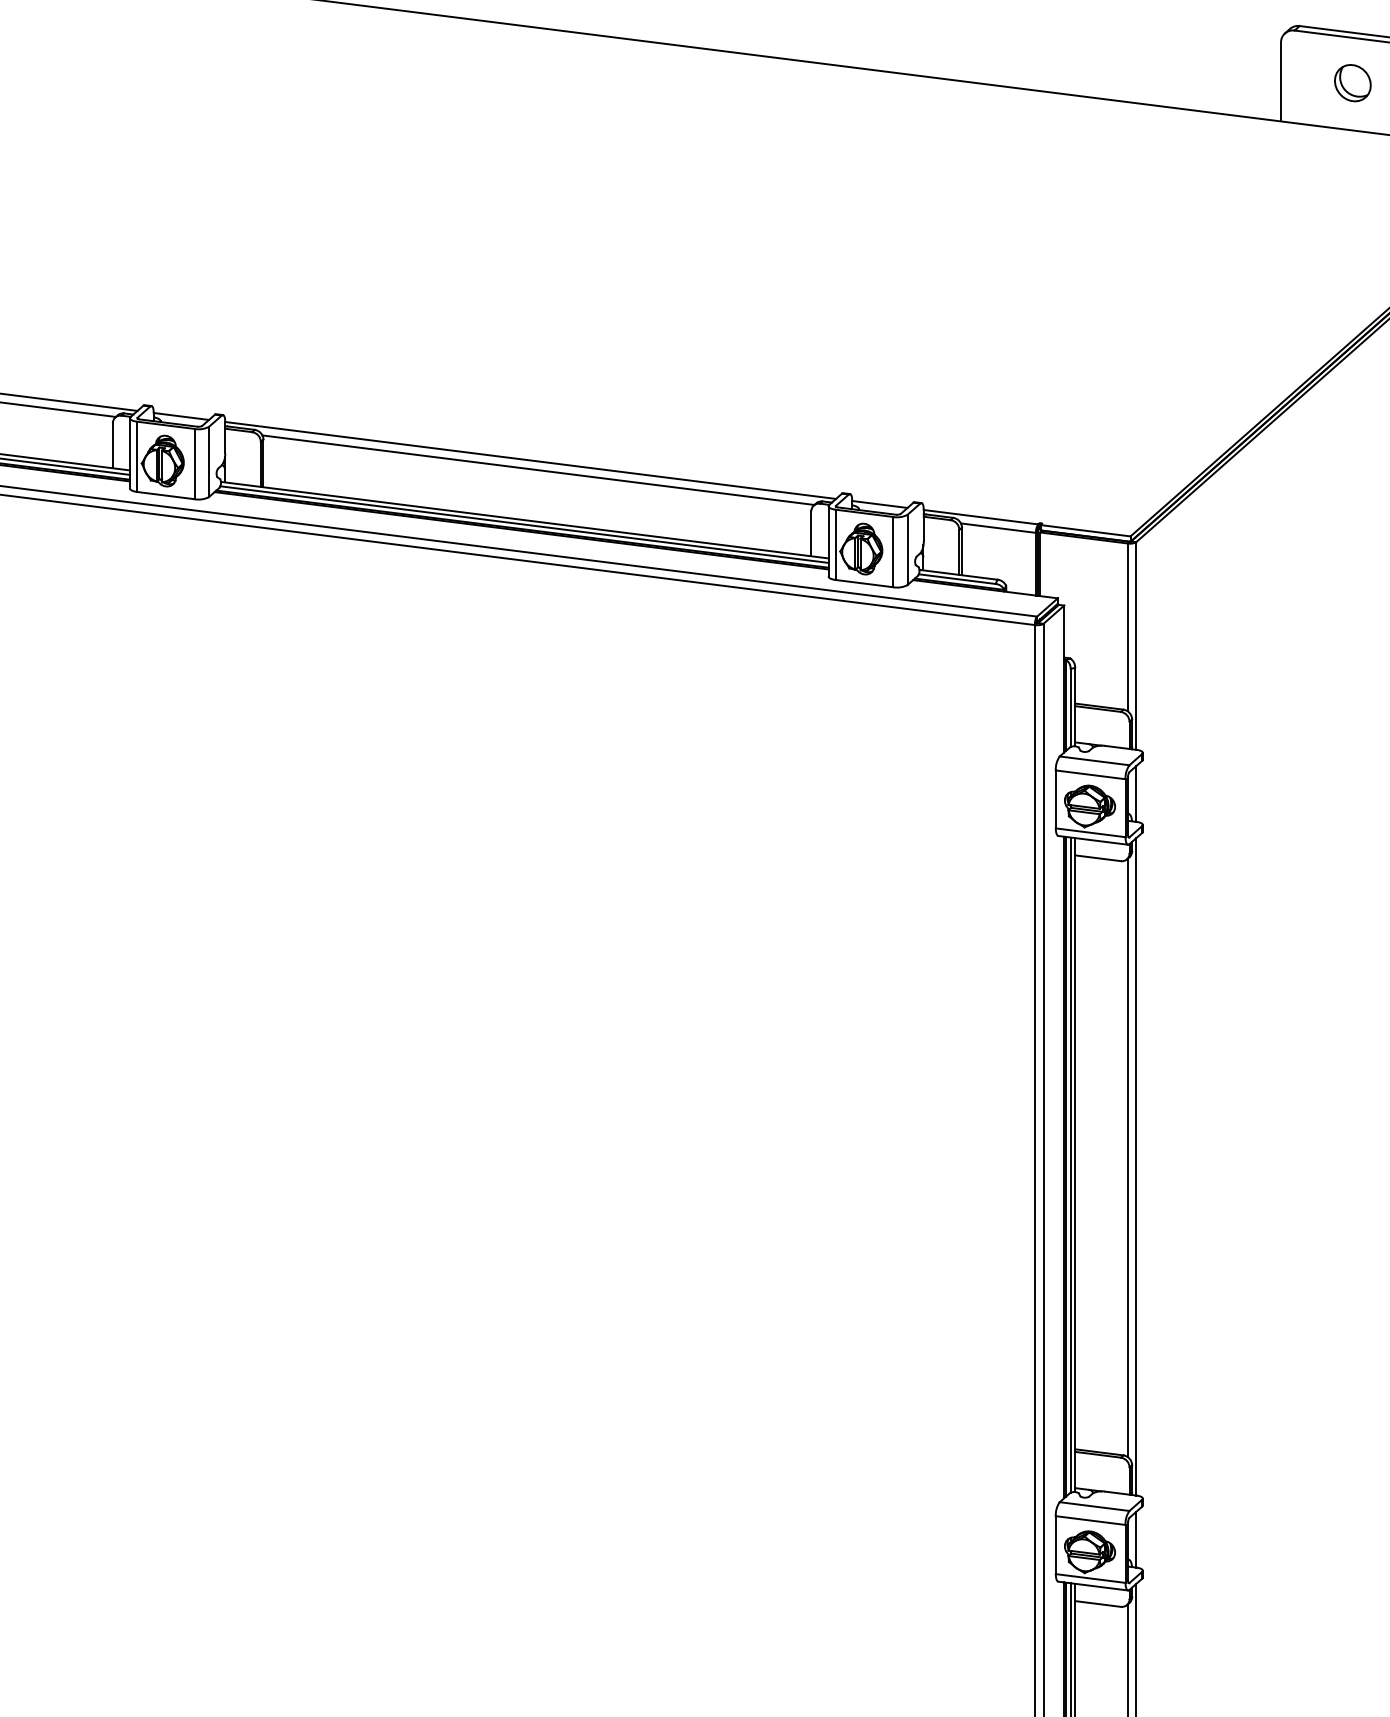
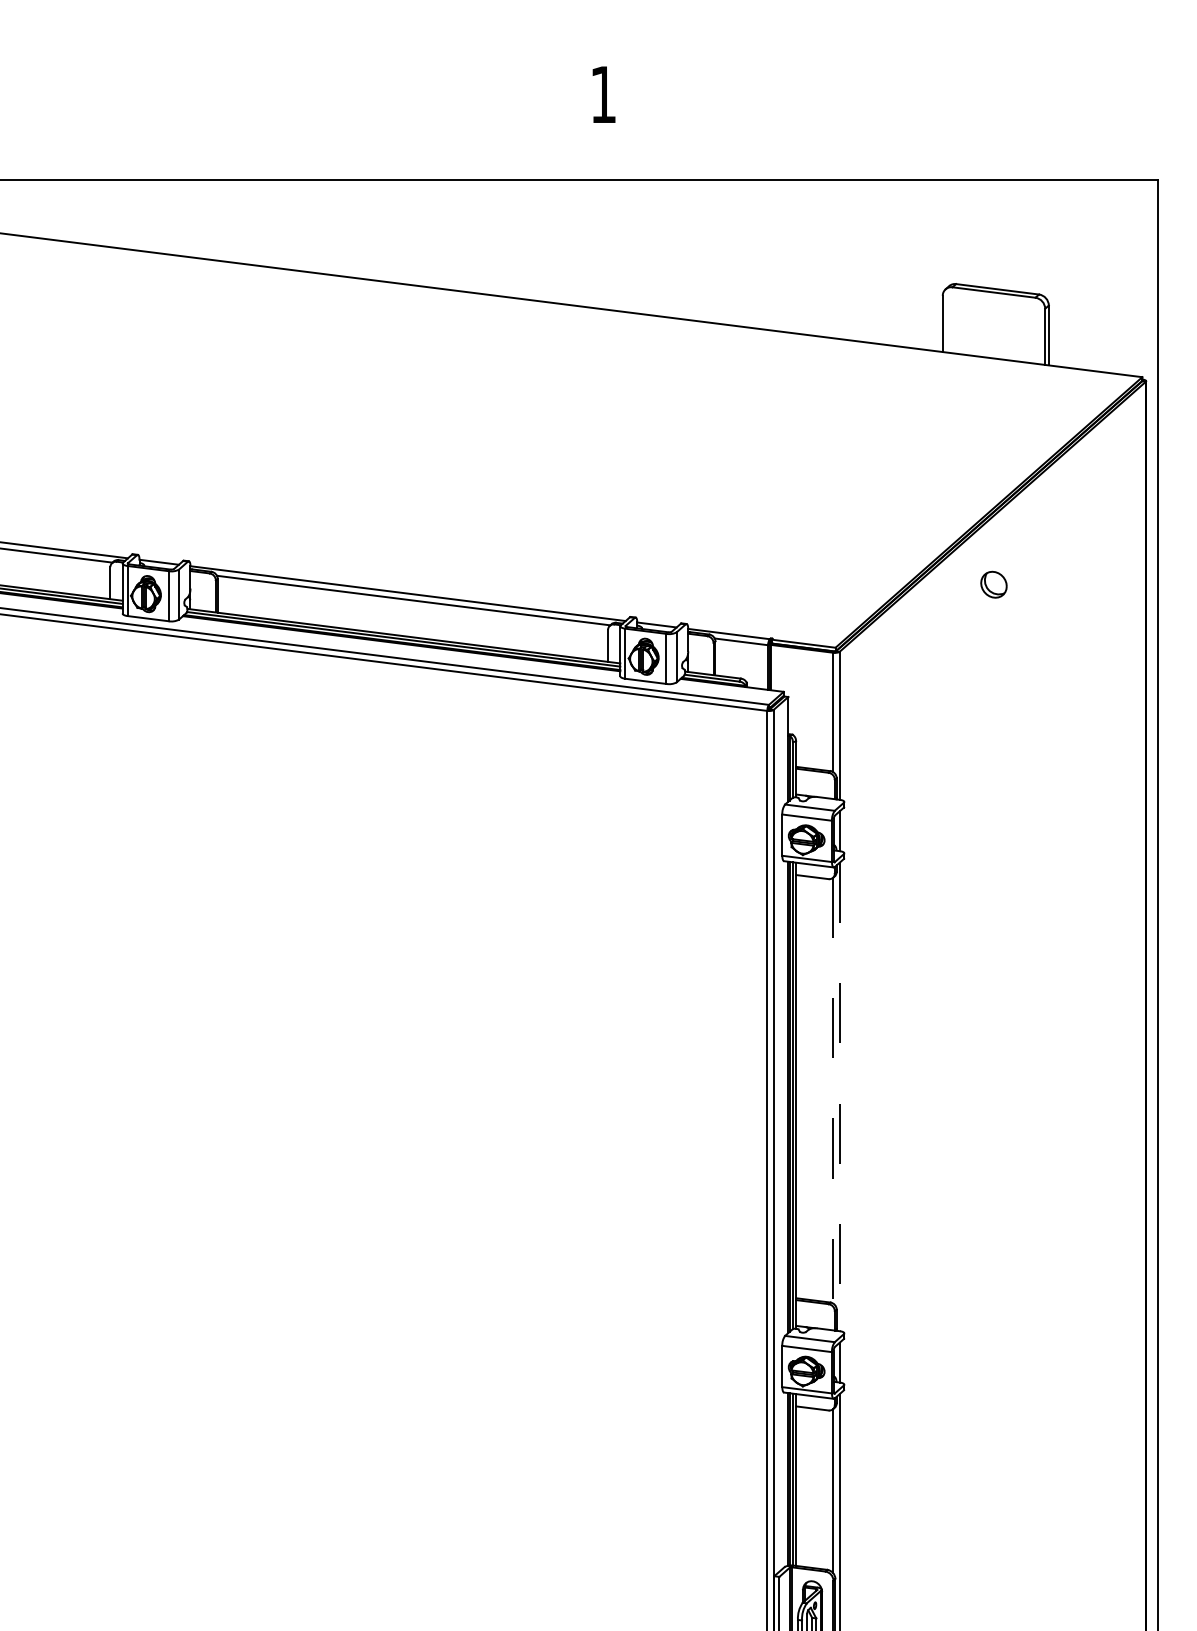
part: (1352, 82) -> (993, 584), moved
line: (1127, 1159) -> (833, 1091), solid -> dashed
line: (1136, 1167) -> (839, 1097), solid -> dashed

